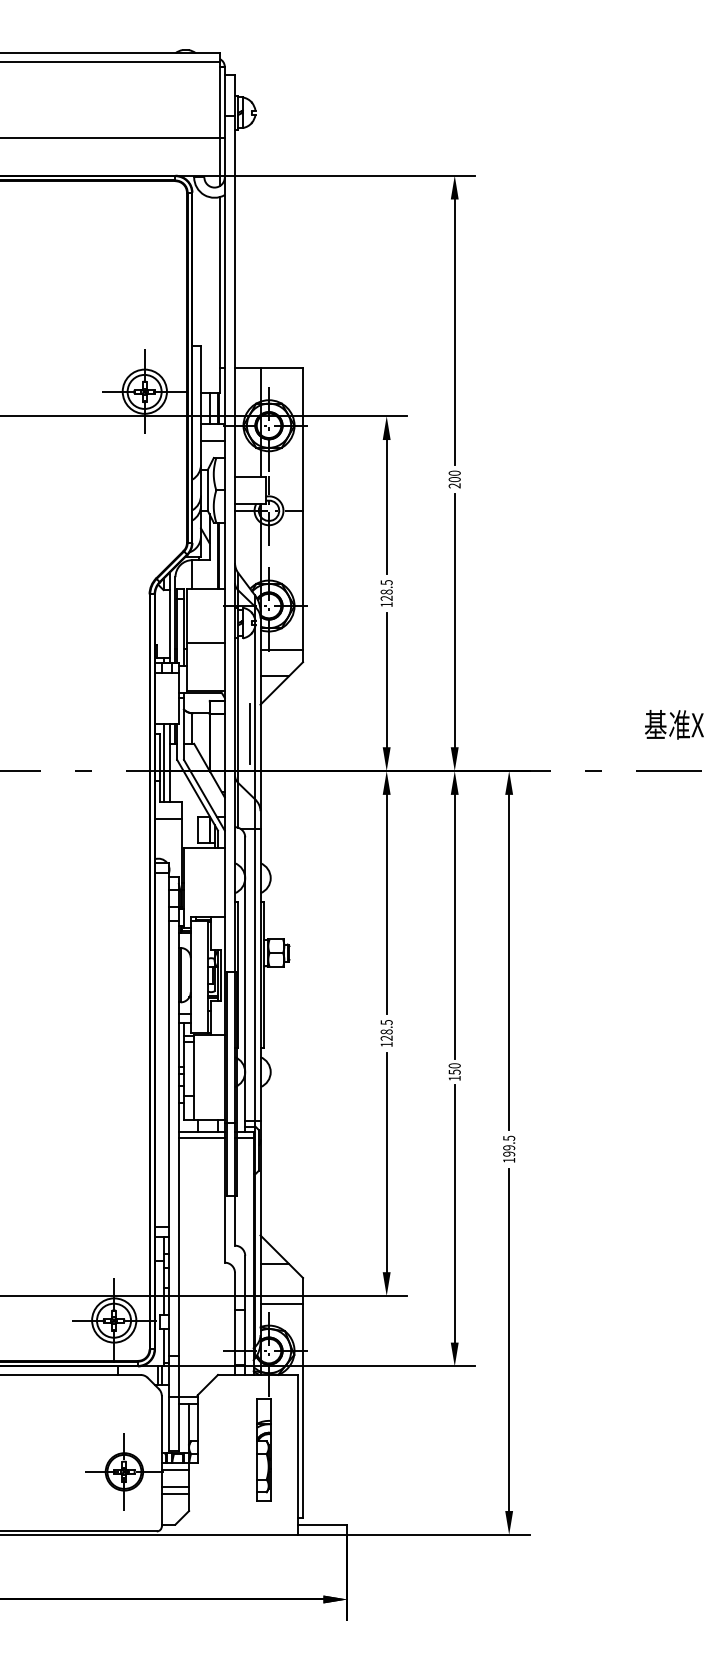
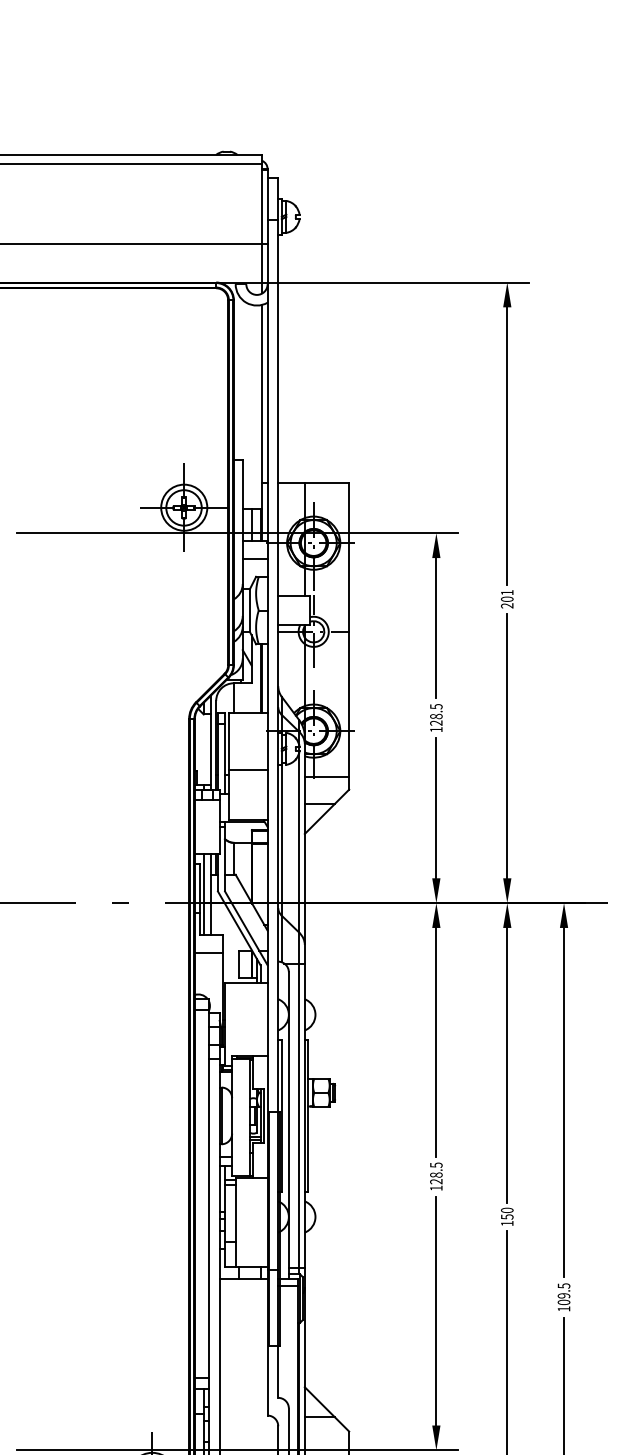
text: (454, 472) -> (507, 591), 200 -> 201
line: (250, 733) -> (294, 863), removed
line: (201, 1138) -> (243, 1286), removed
text: (509, 1153) -> (564, 1301), 199.5 -> 109.5

